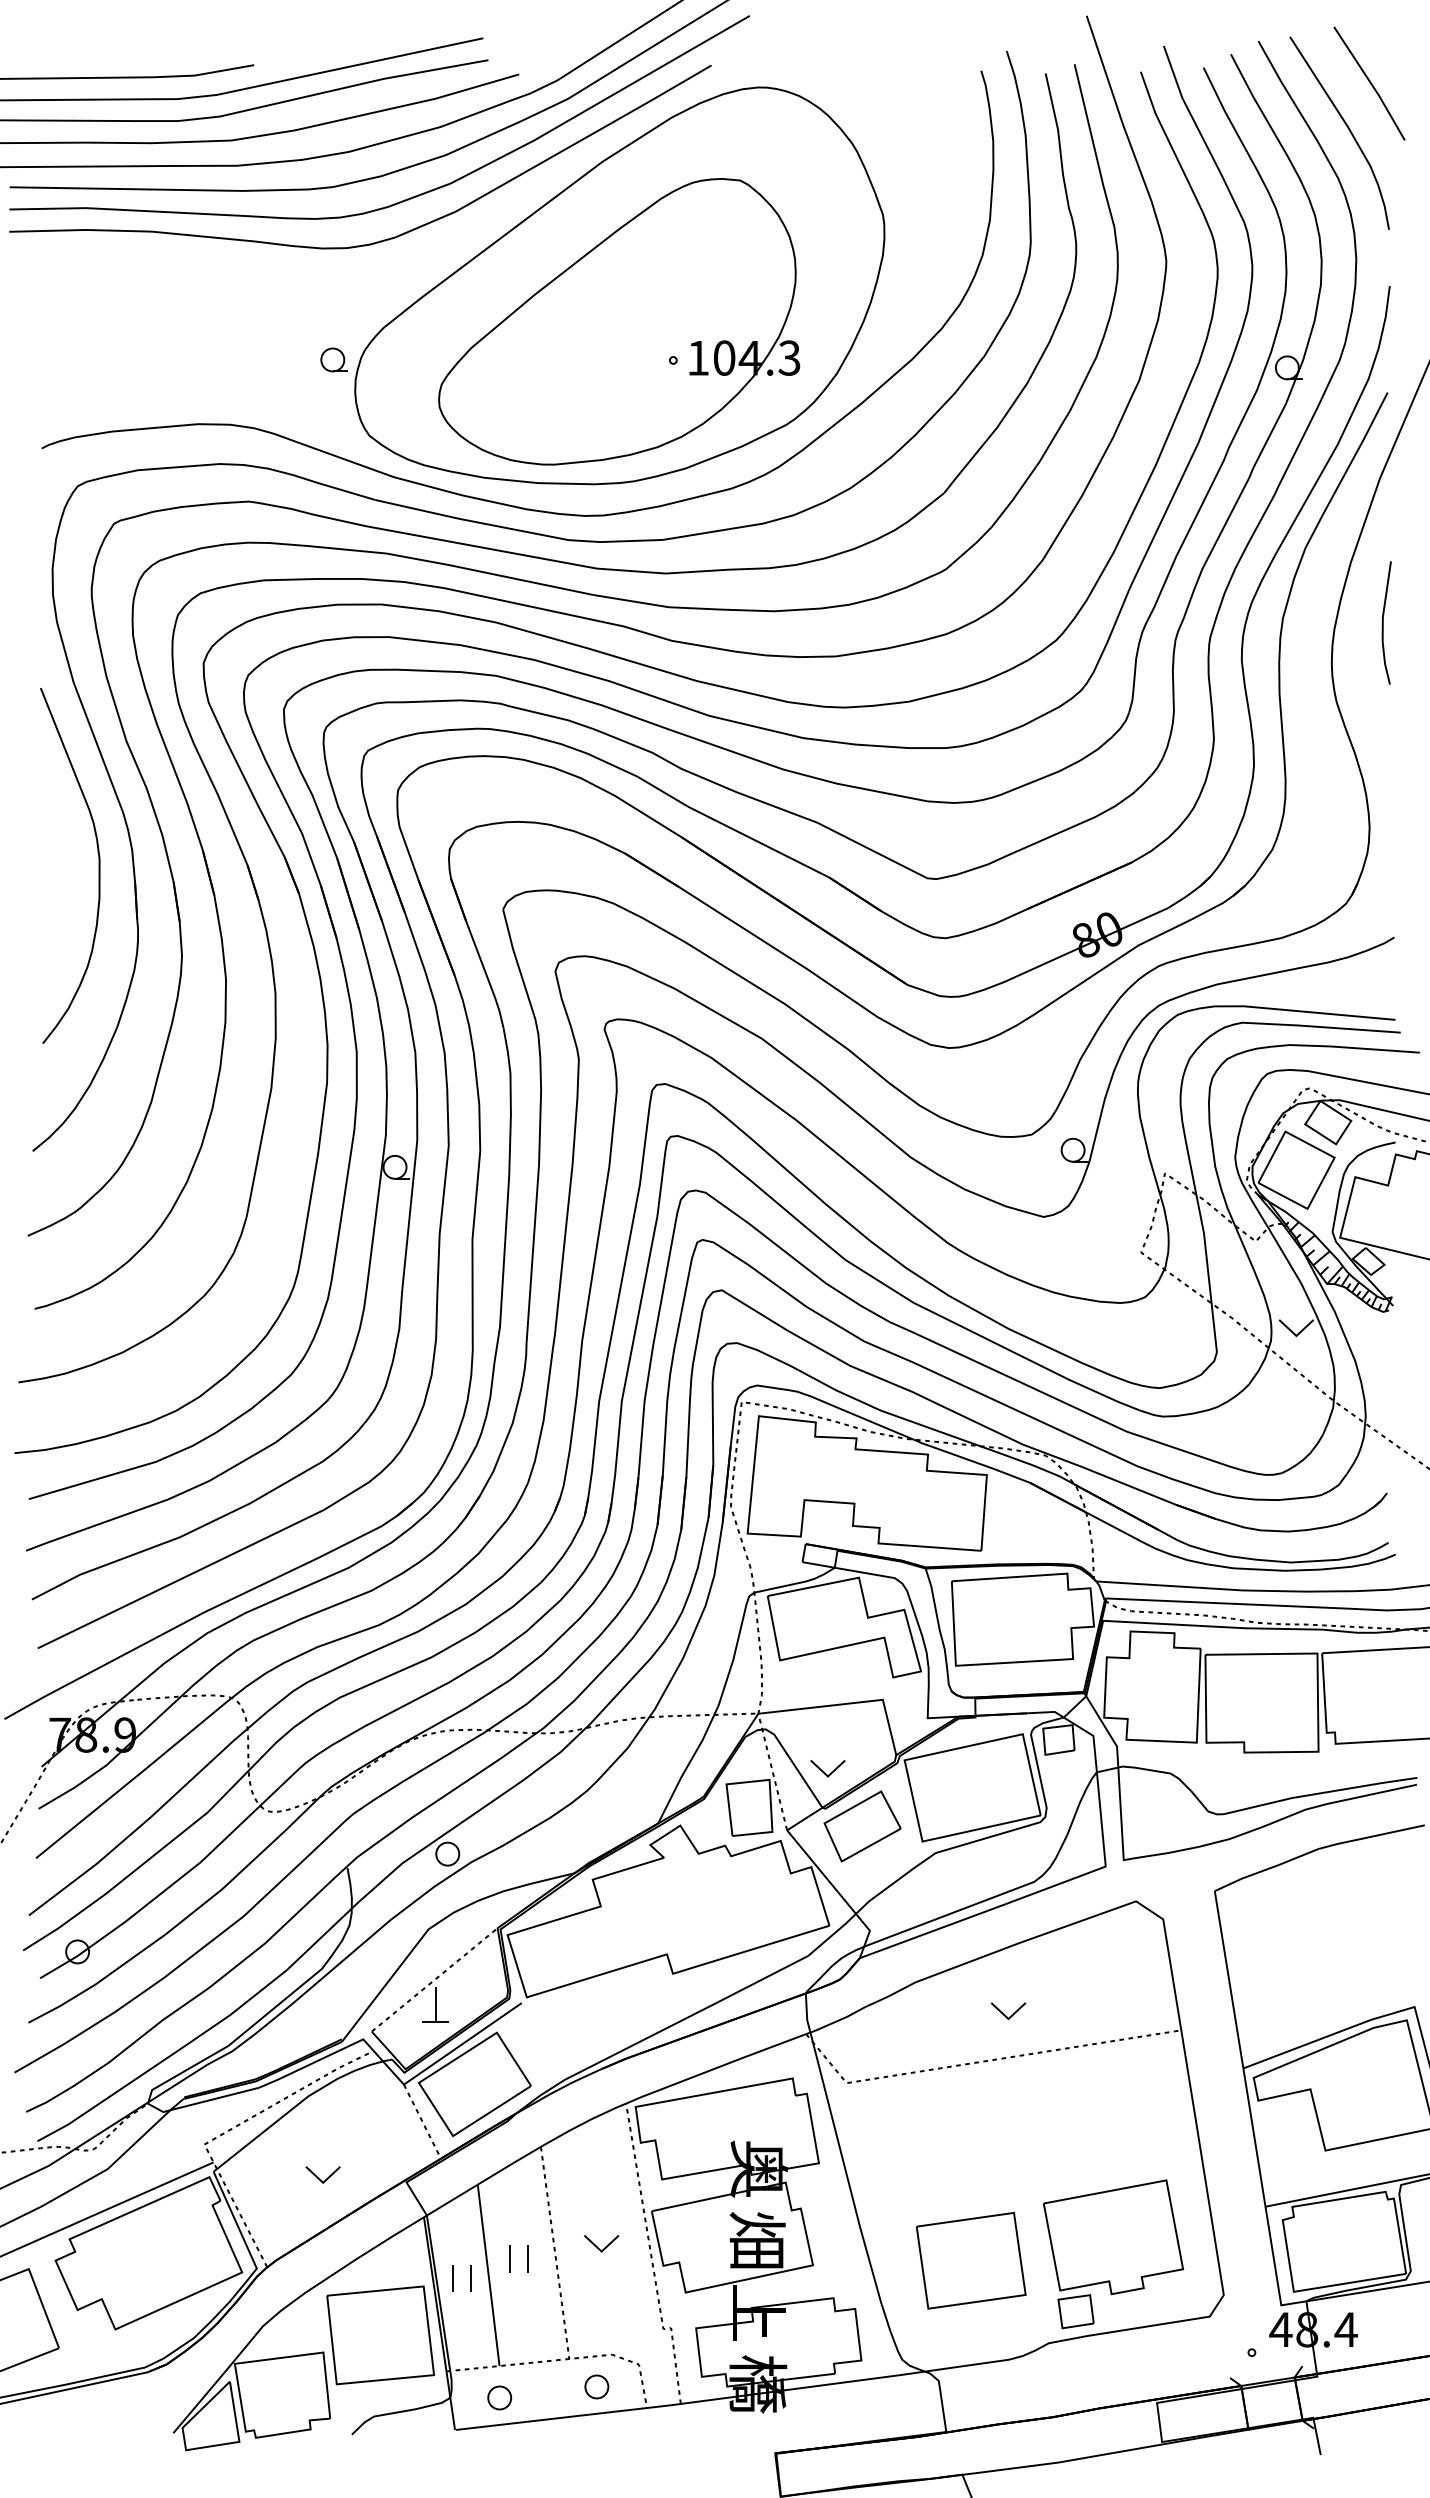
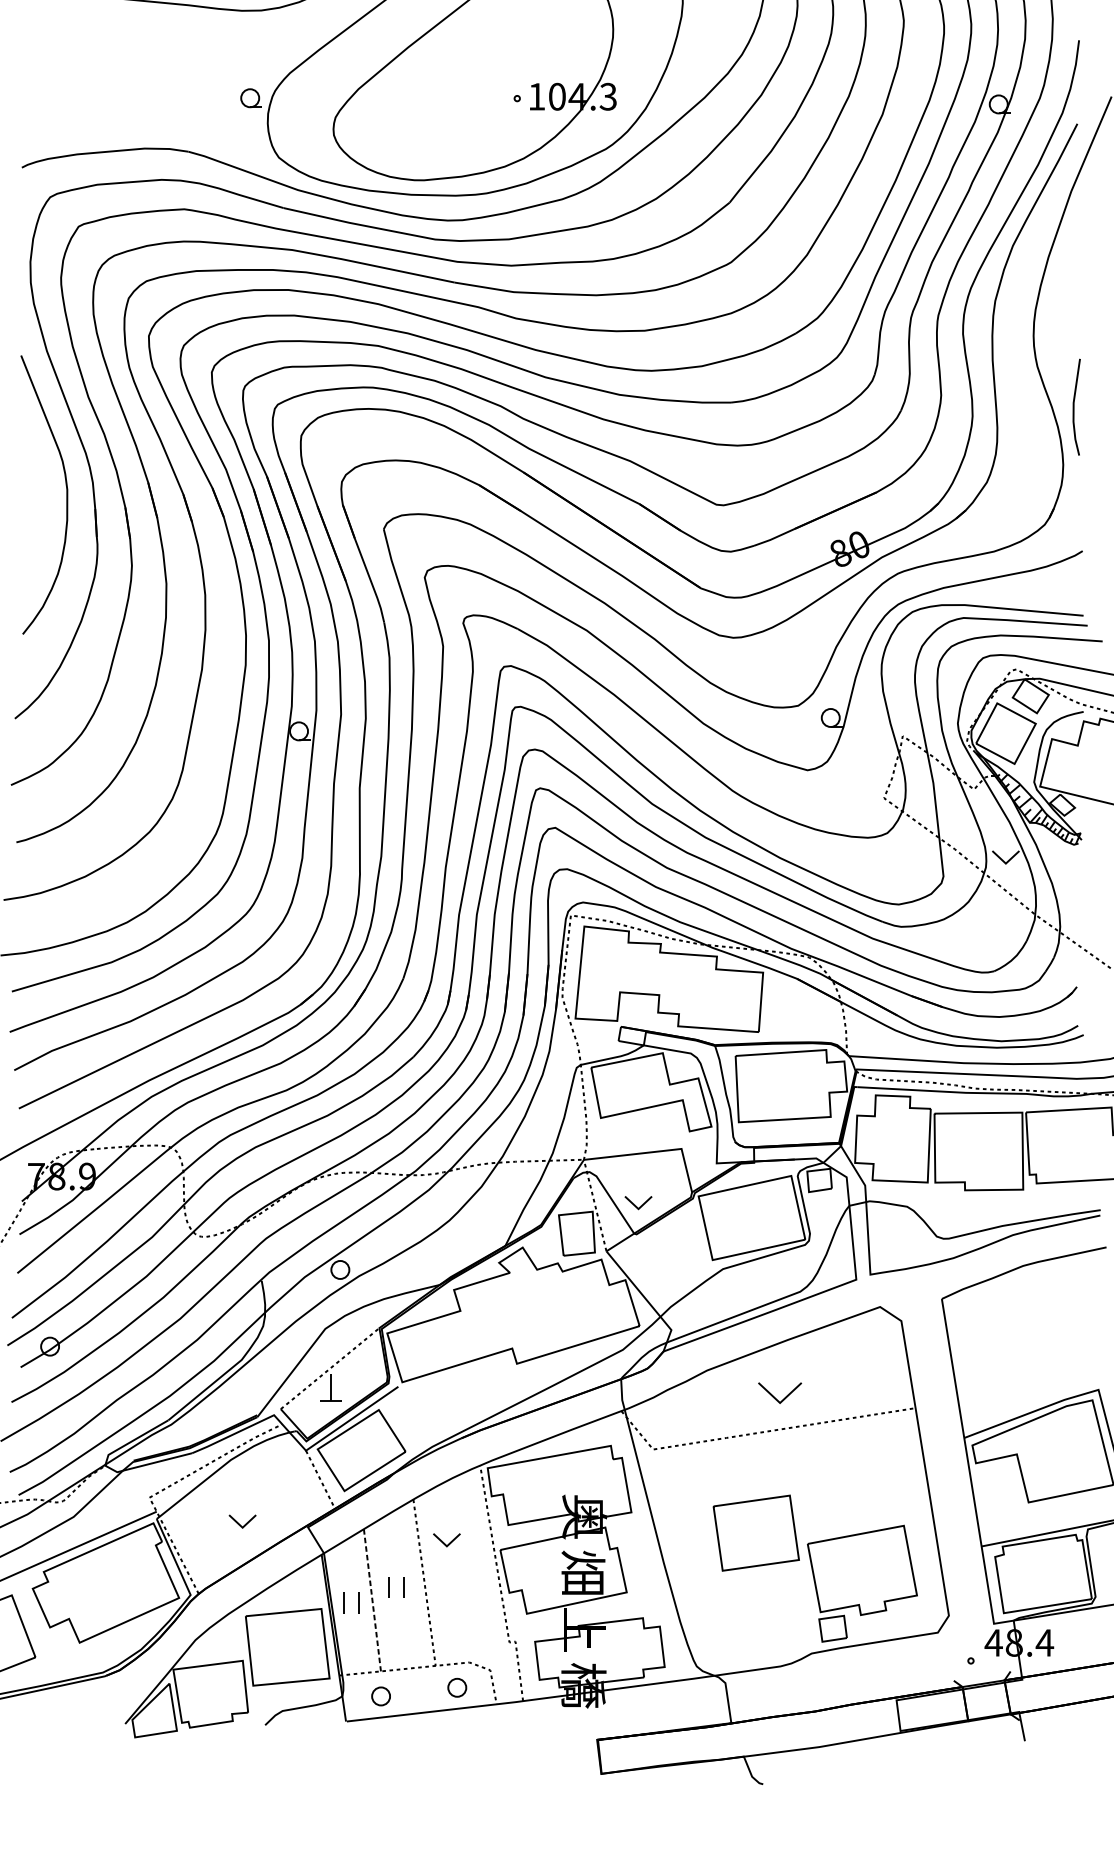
line: (1383, 622) -> (1074, 406), moved
part: (862, 1826) -> (665, 1248), removed
part: (1008, 2010) -> (780, 1392), size x1.6
part: (601, 2243) -> (446, 1540), moved
part: (970, 2260) -> (755, 1532), moved
line: (488, 2275) -> (372, 1600), solid -> dashed

